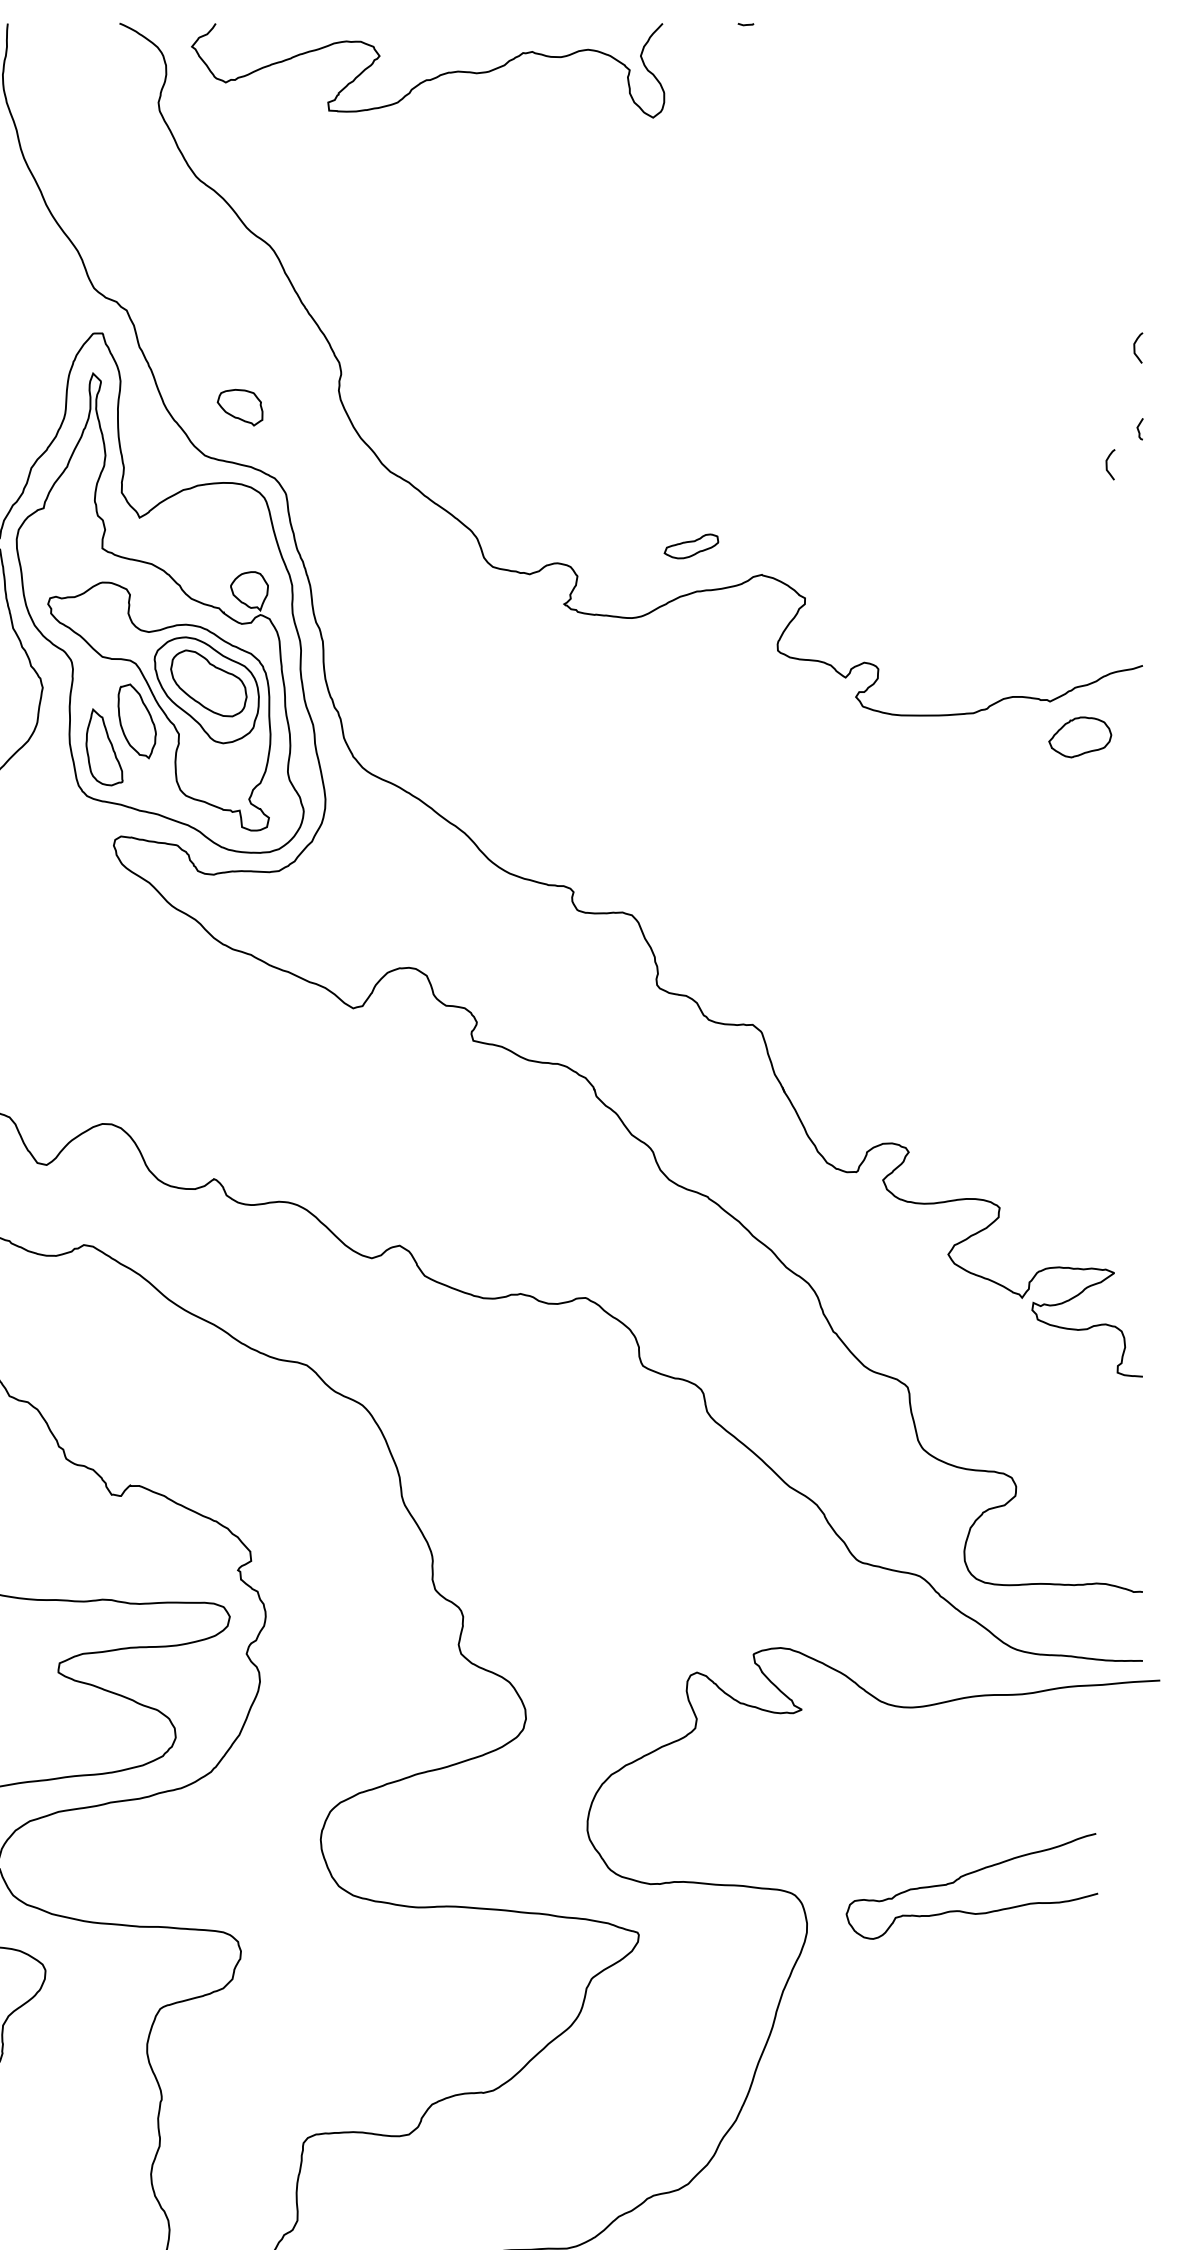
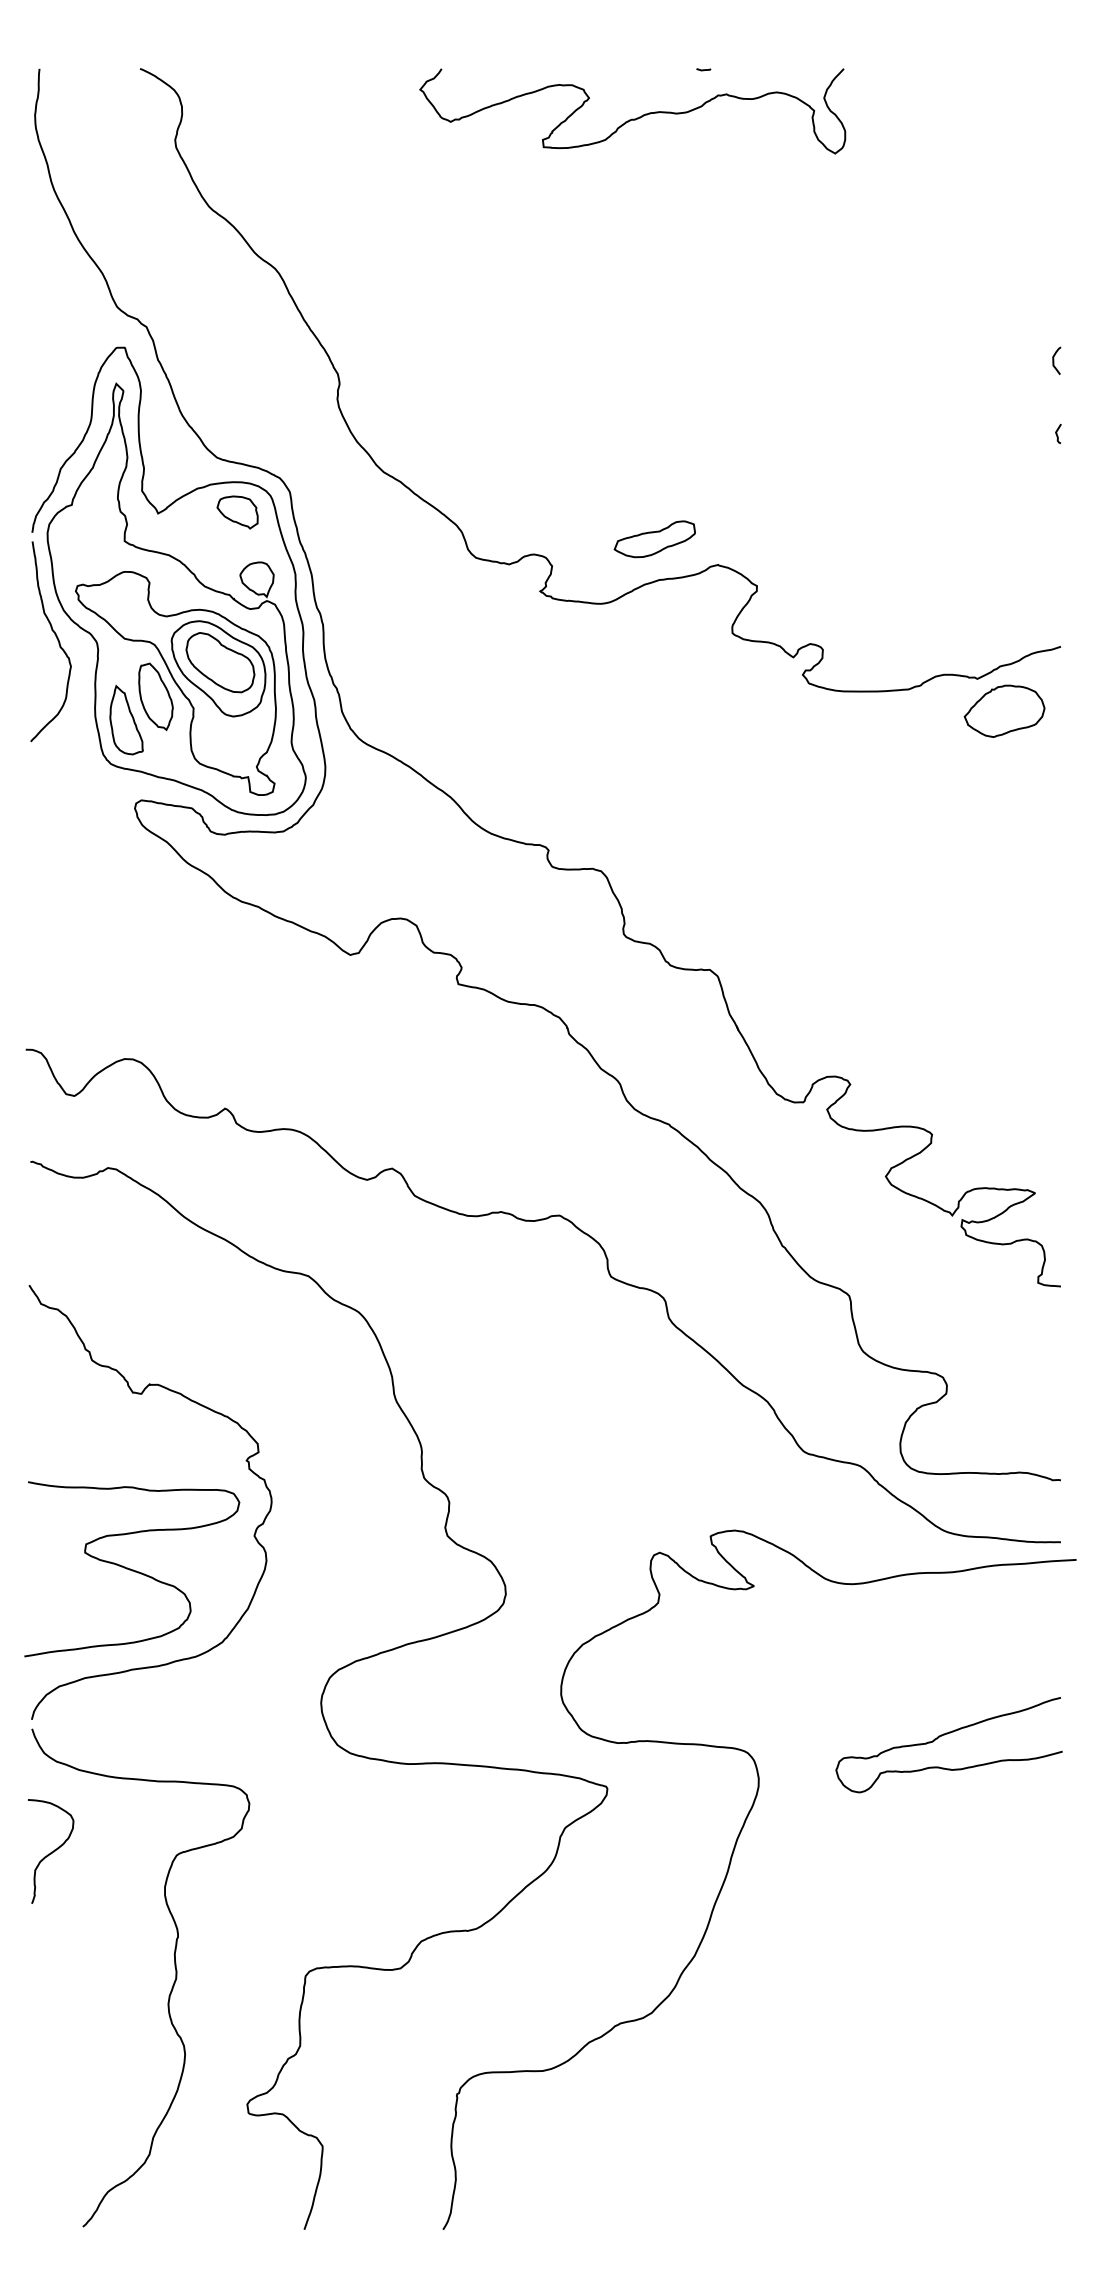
curve: (427, 78) -> (632, 118), moved
part: (240, 407) -> (237, 512), moved
curve: (1107, 464) -> (1029, 465), removed
part: (691, 546) -> (654, 539), size x1.67
part: (1080, 736) -> (1004, 710), size x1.43
curve: (966, 1875) -> (944, 1735), moved

